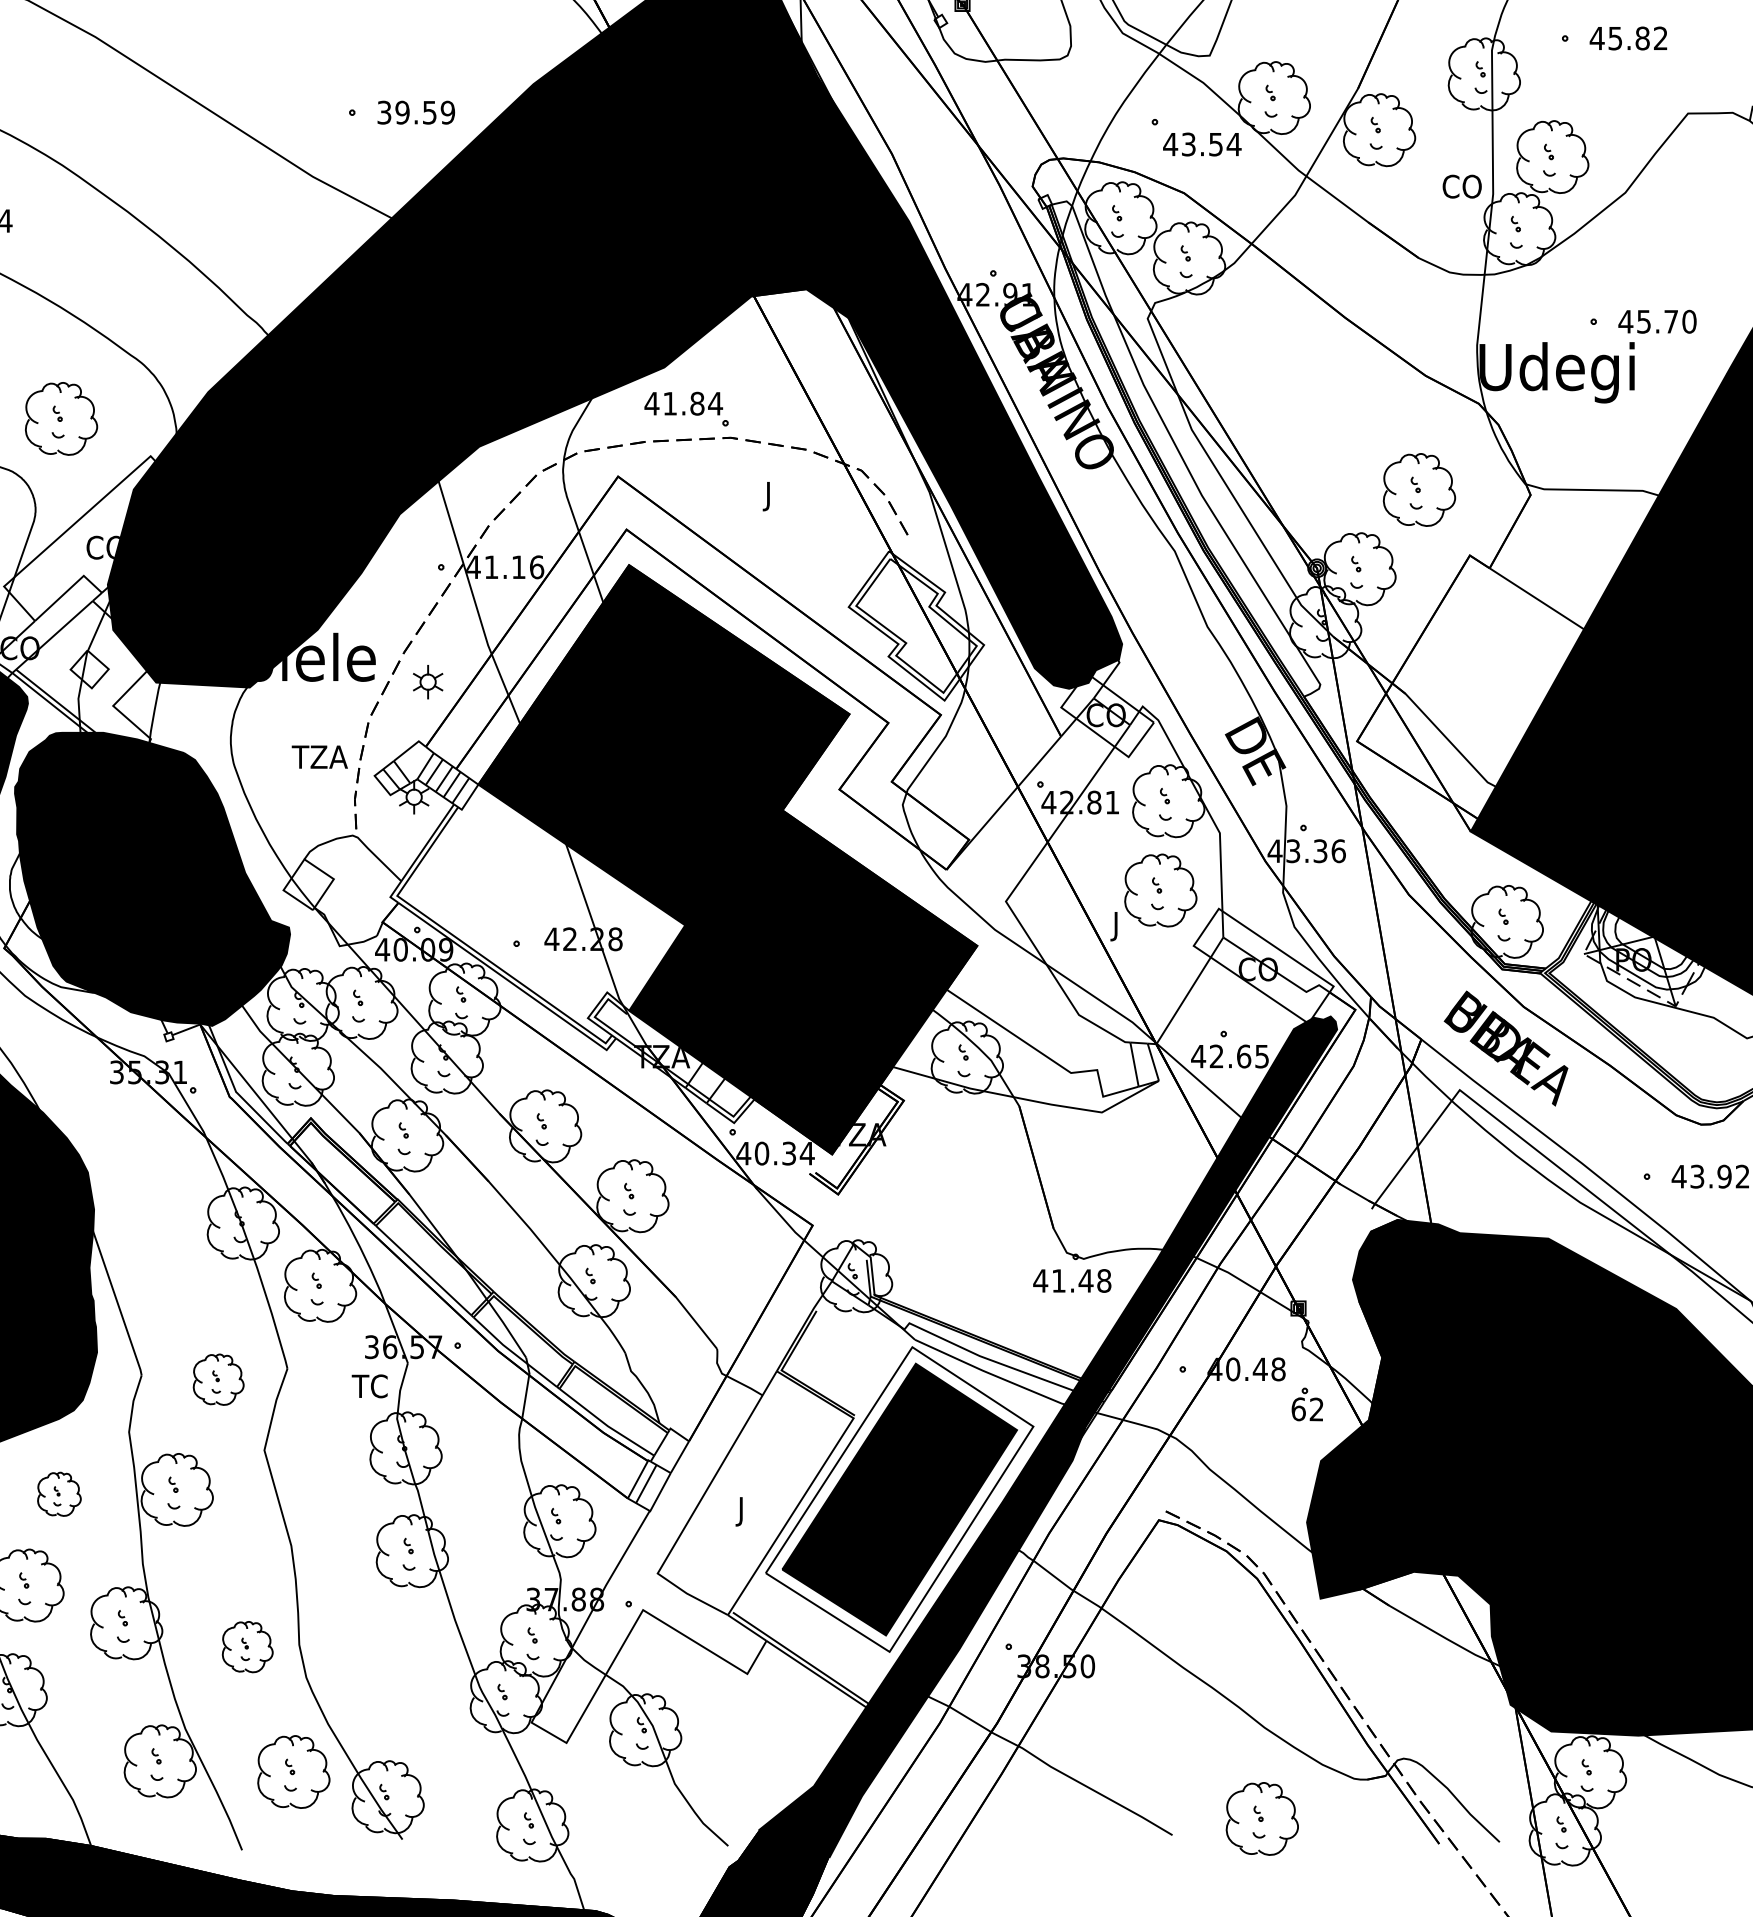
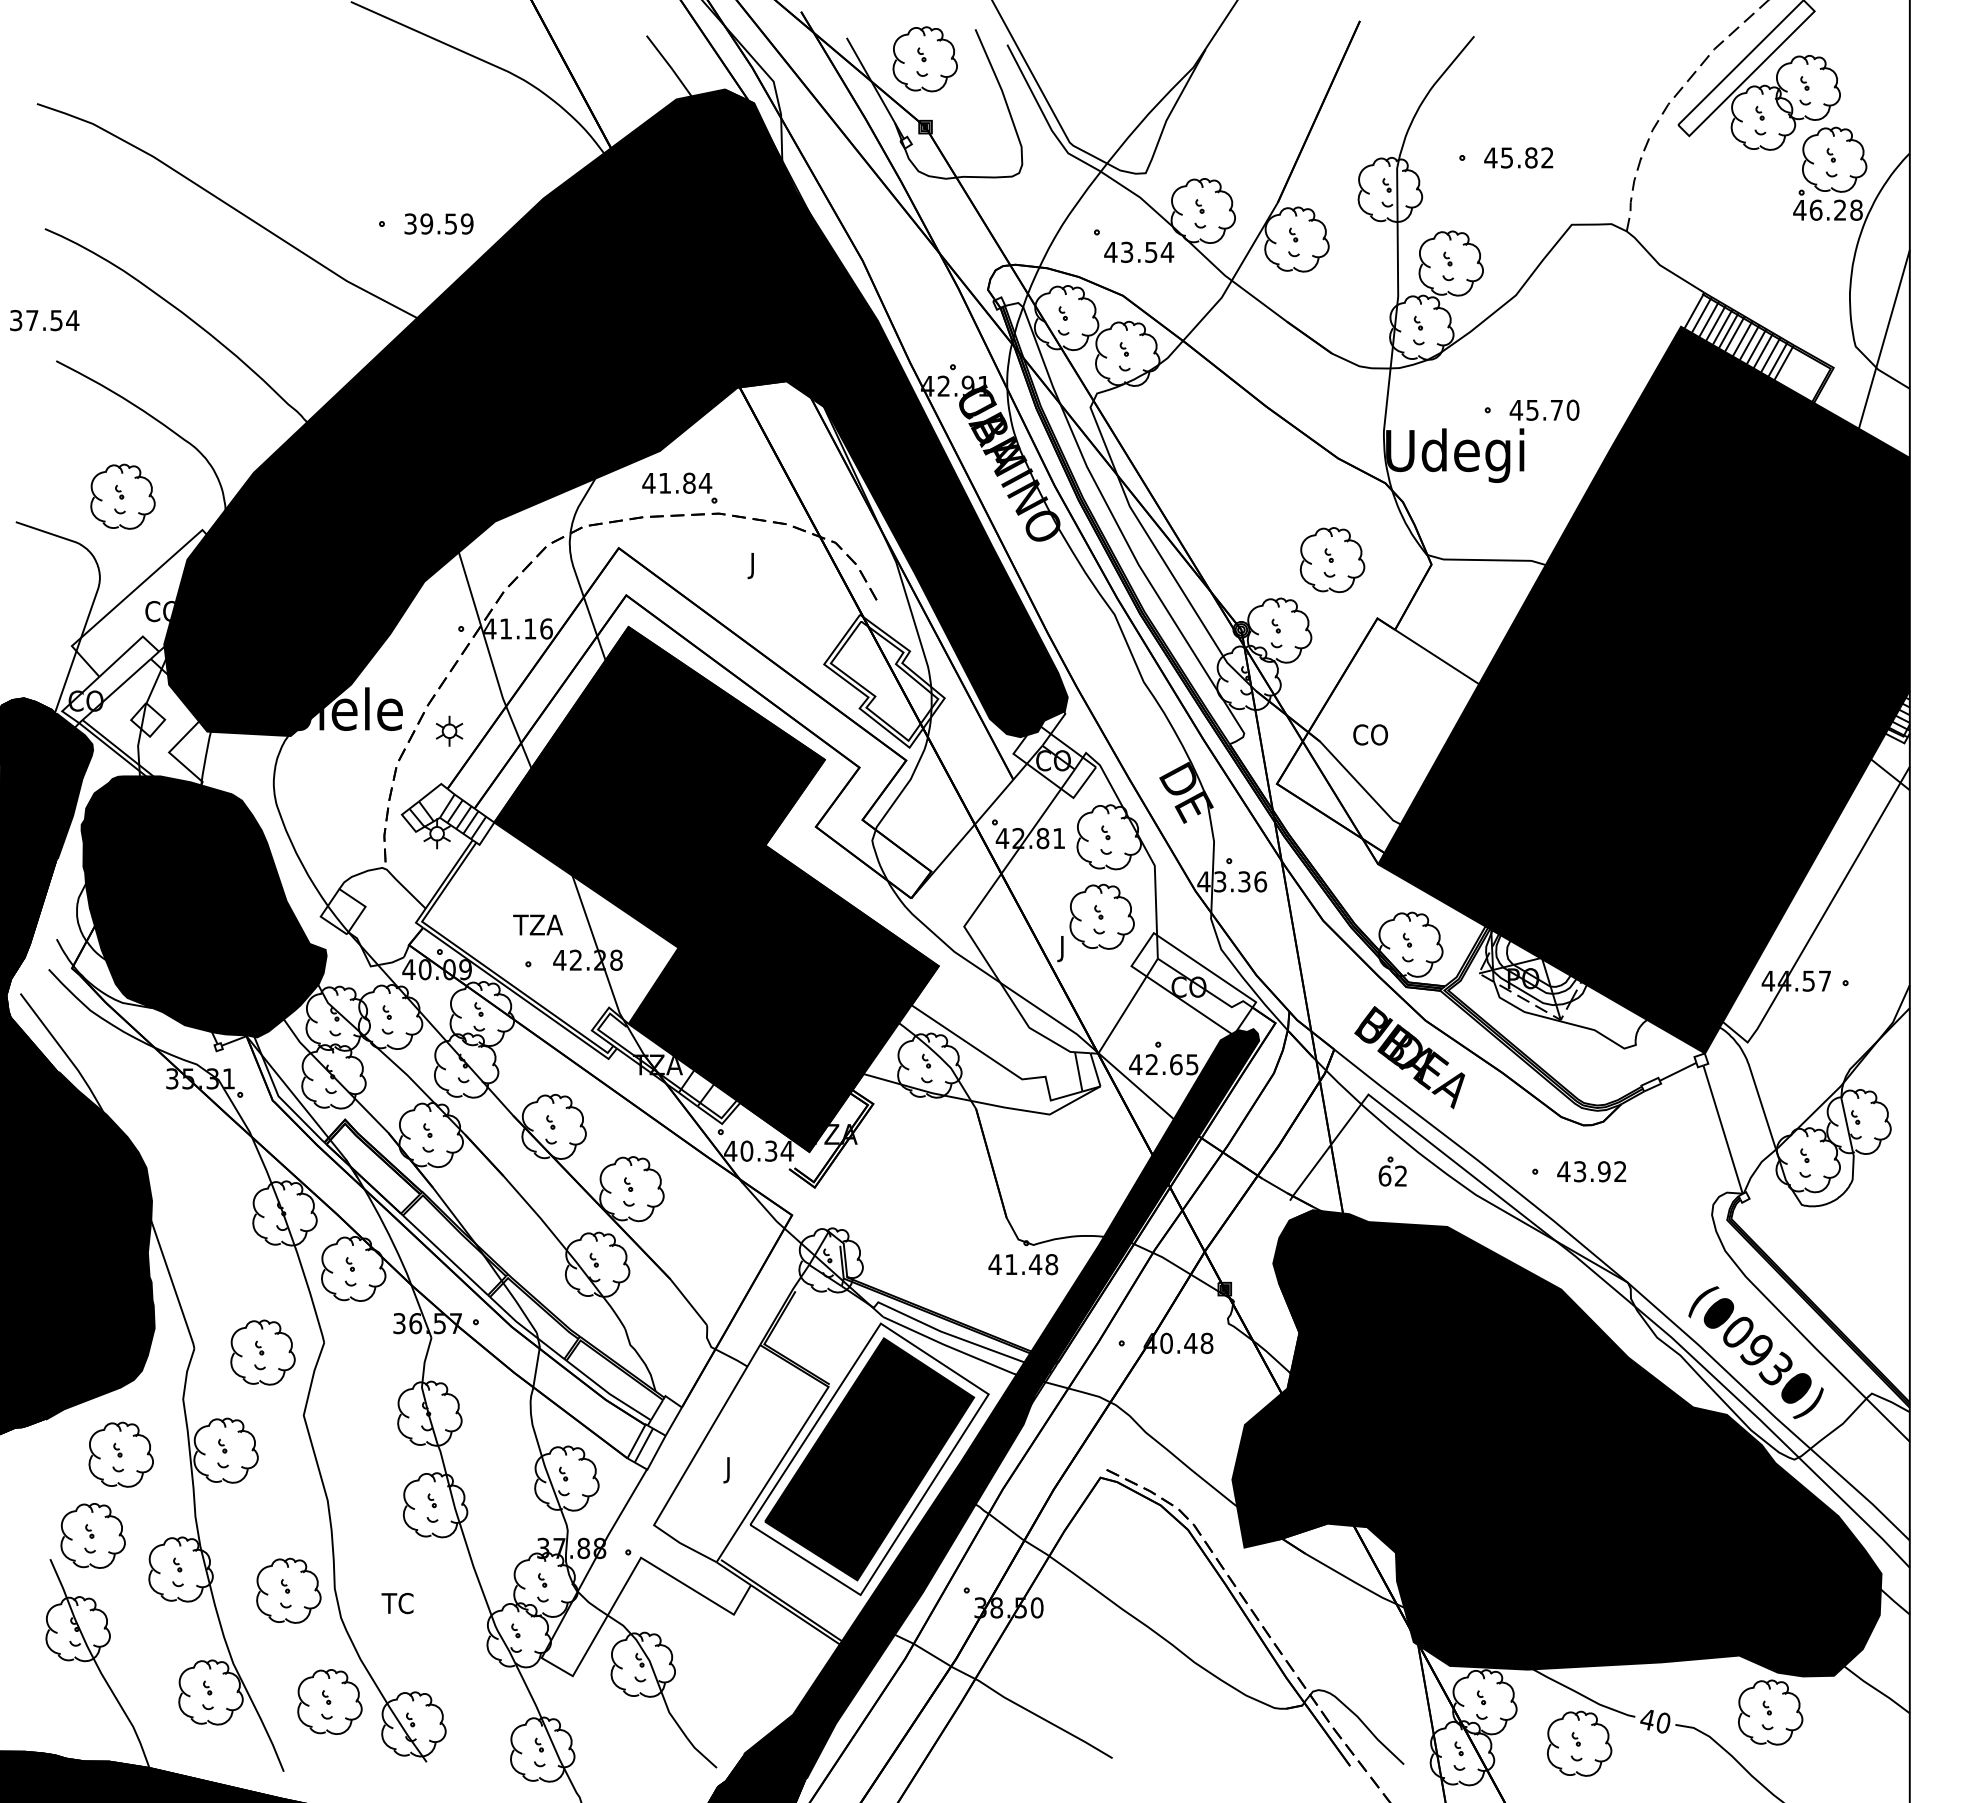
text: (1462, 186) -> (1370, 734), moved
text: (319, 756) -> (537, 924), moved
part: (218, 1379) -> (262, 1352), size x1.43
text: (369, 1386) -> (397, 1603), moved
part: (1307, 1404) -> (1392, 1171), moved
part: (58, 1494) -> (120, 1454), size x1.67
part: (247, 1646) -> (288, 1590), size x1.43
part: (1262, 1818) -> (1579, 1743), moved

